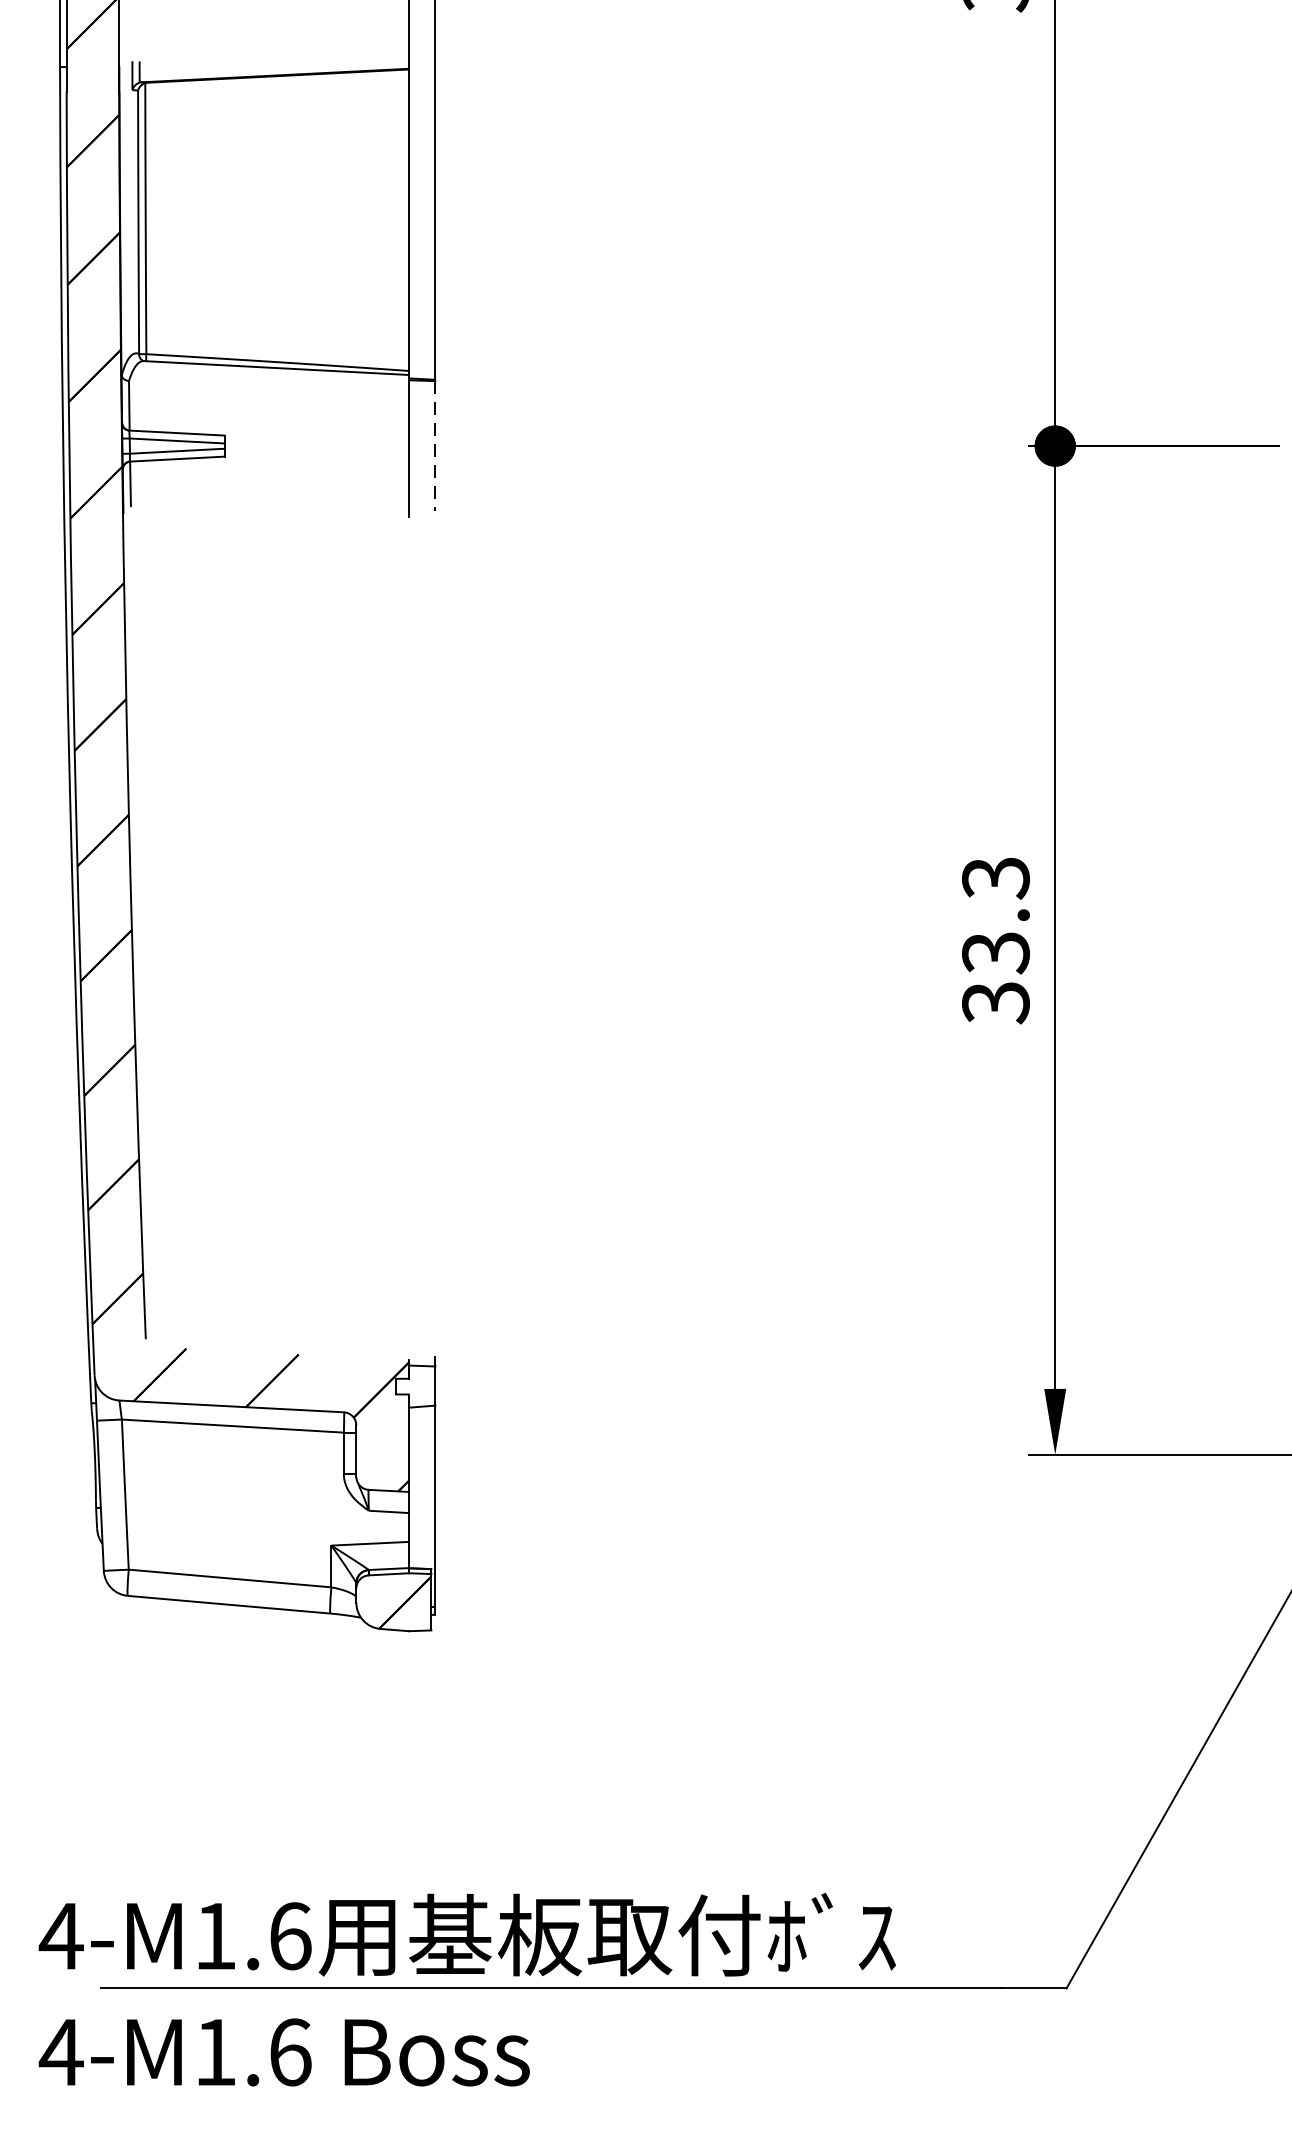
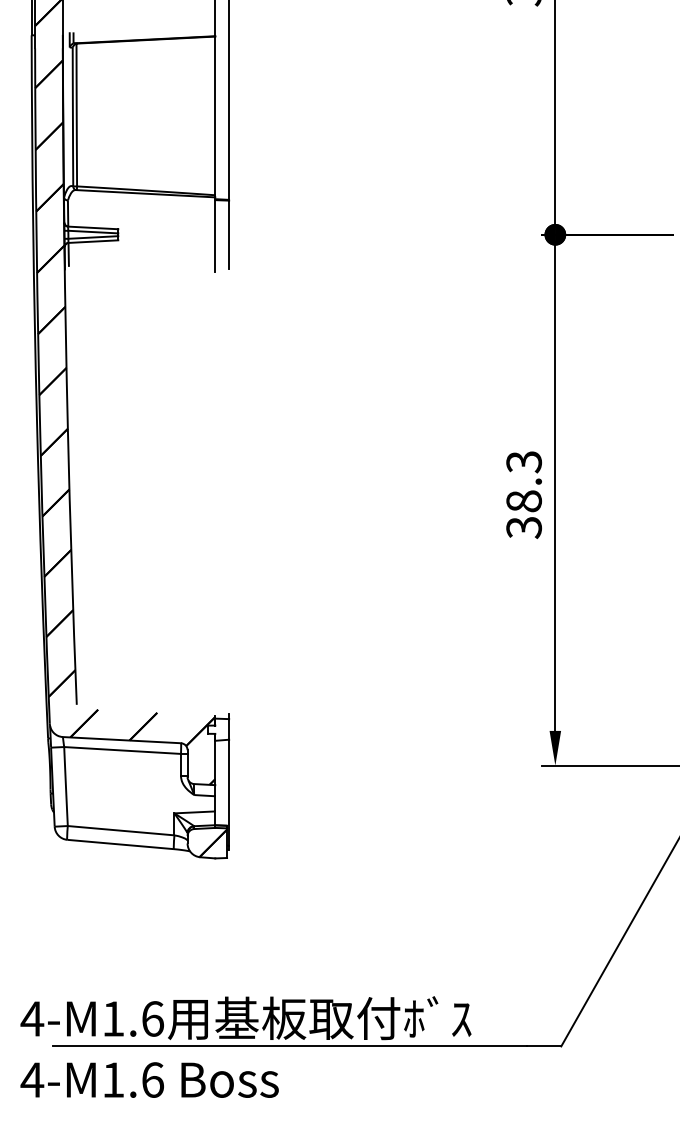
line: (436, 447) -> (229, 235), dashed -> solid
text: (994, 952) -> (523, 501), 33.3 -> 38.3

